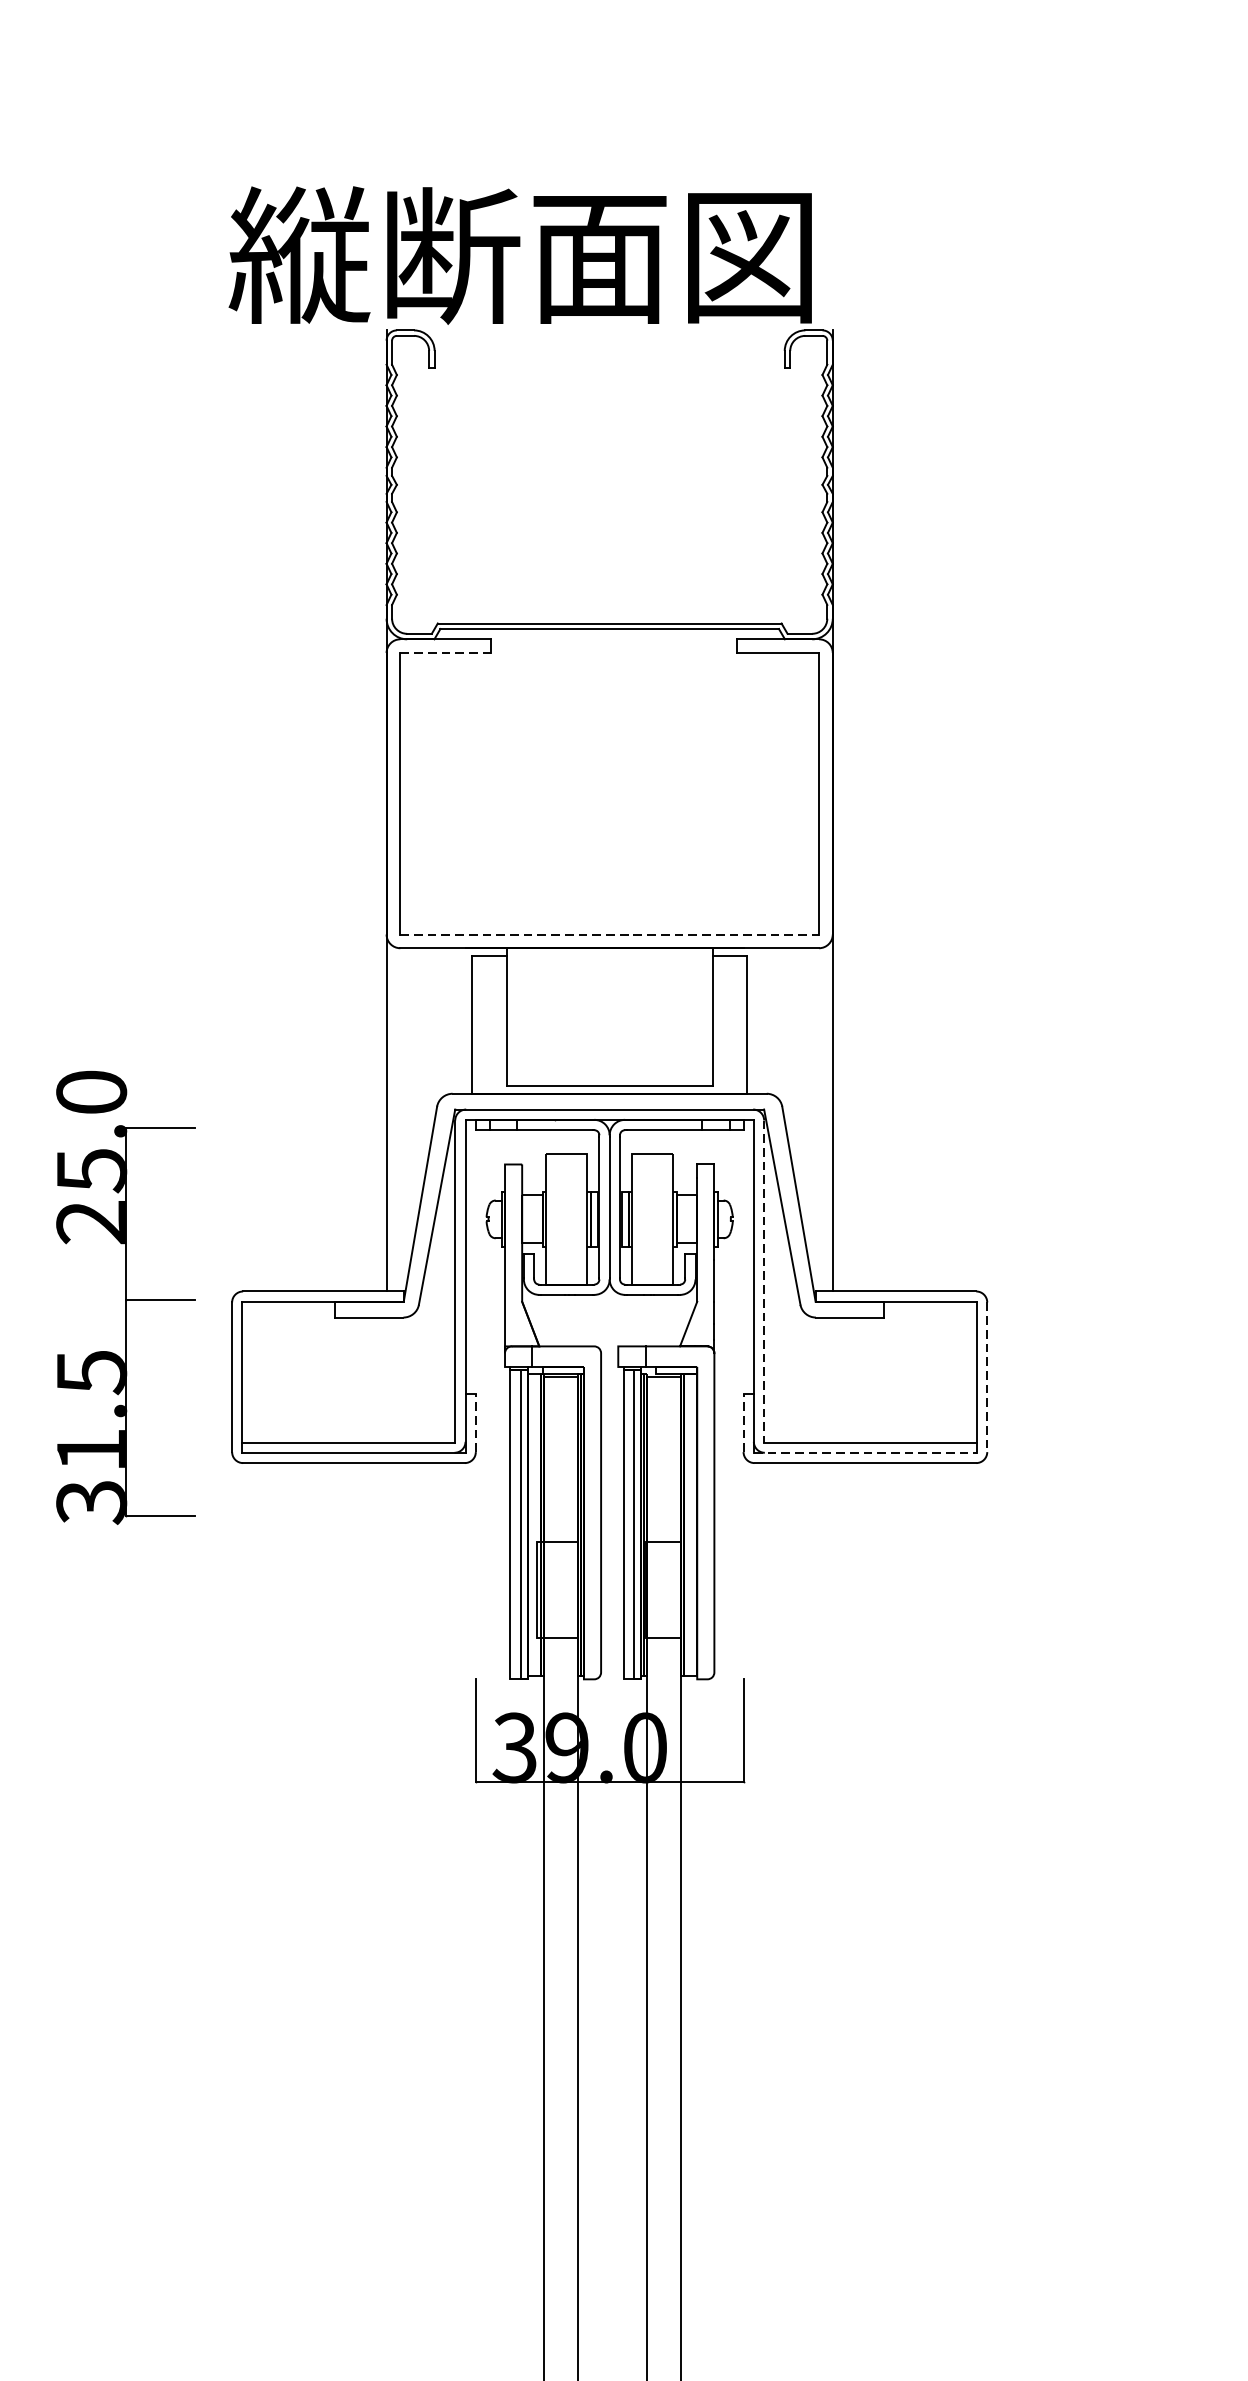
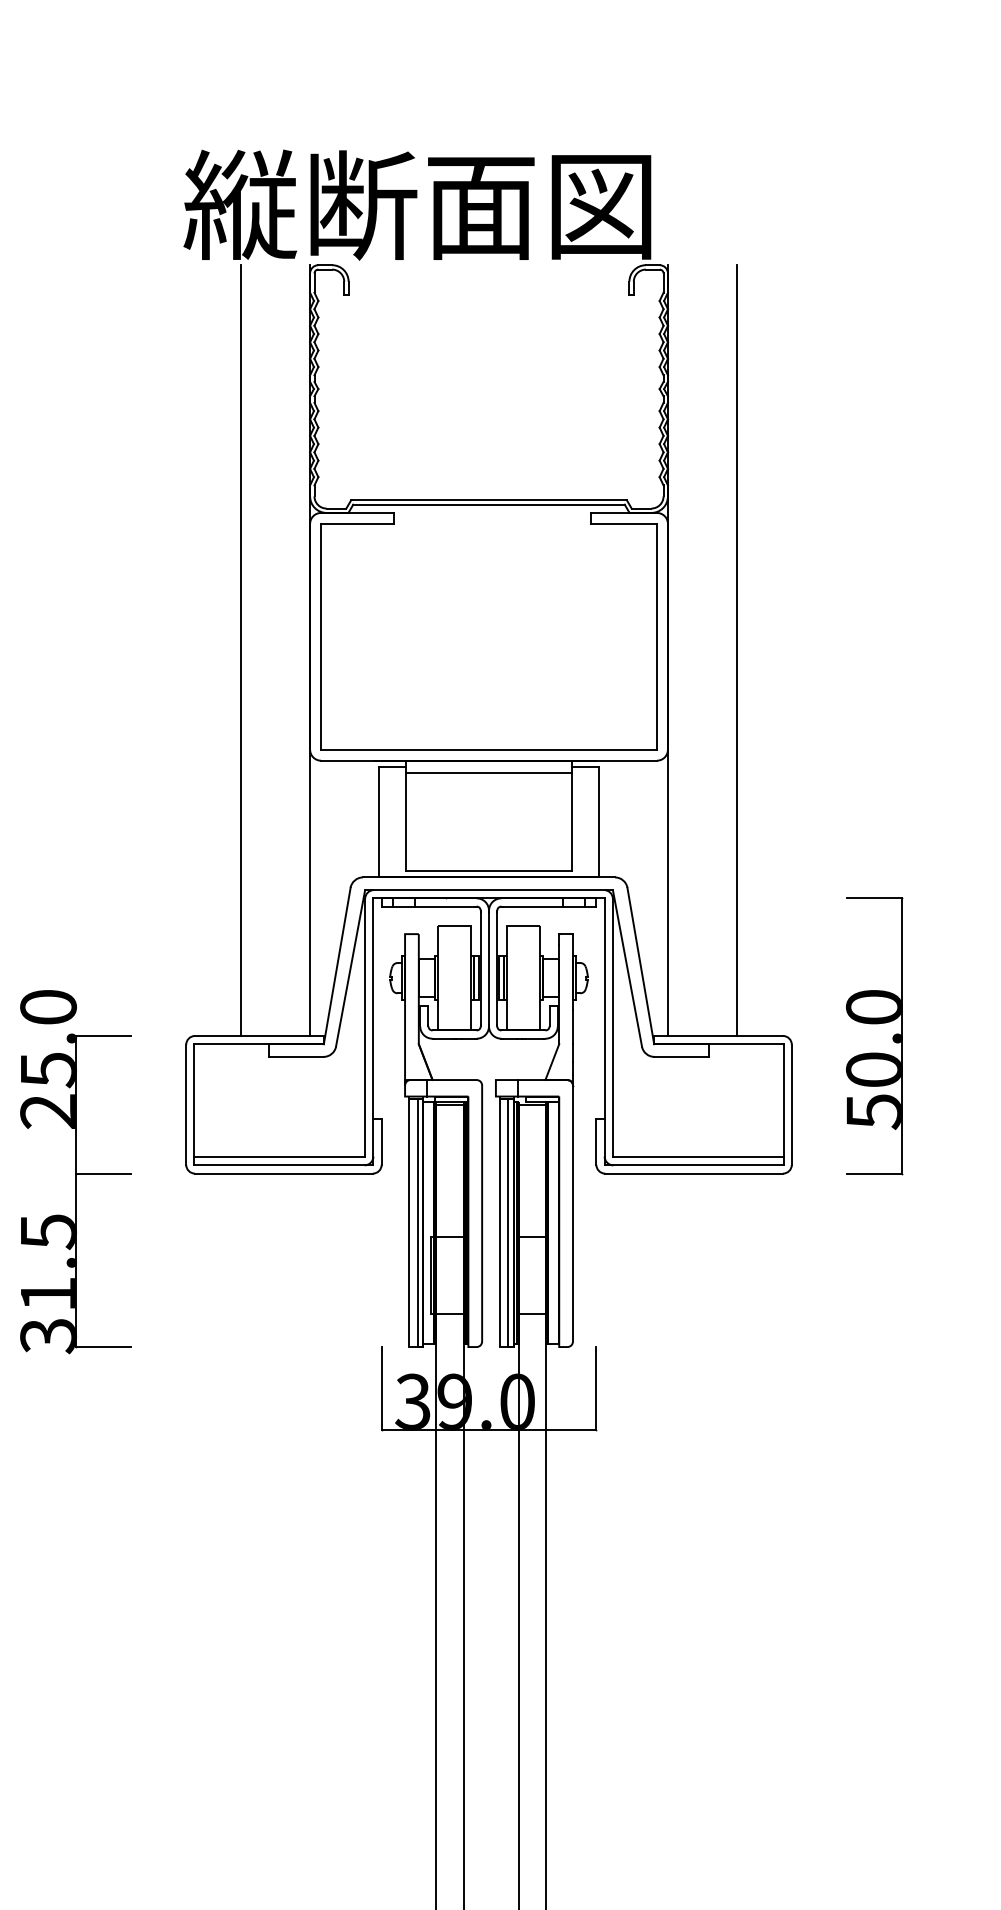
line: (445, 652) -> (357, 523), dashed -> solid
line: (301, 810) -> (241, 650), added
line: (918, 810) -> (736, 650), added
line: (610, 934) -> (489, 749), dashed -> solid
line: (609, 964) -> (488, 773), added
part: (1090, 1277) -> (874, 1024), added
line: (763, 1282) -> (612, 1028), dashed -> solid
part: (125, 1298) -> (75, 1172), moved
line: (986, 1378) -> (791, 1105), dashed -> solid
line: (475, 1423) -> (381, 1141), dashed -> solid
line: (743, 1423) -> (596, 1141), dashed -> solid
line: (865, 1452) -> (694, 1165), dashed -> solid

